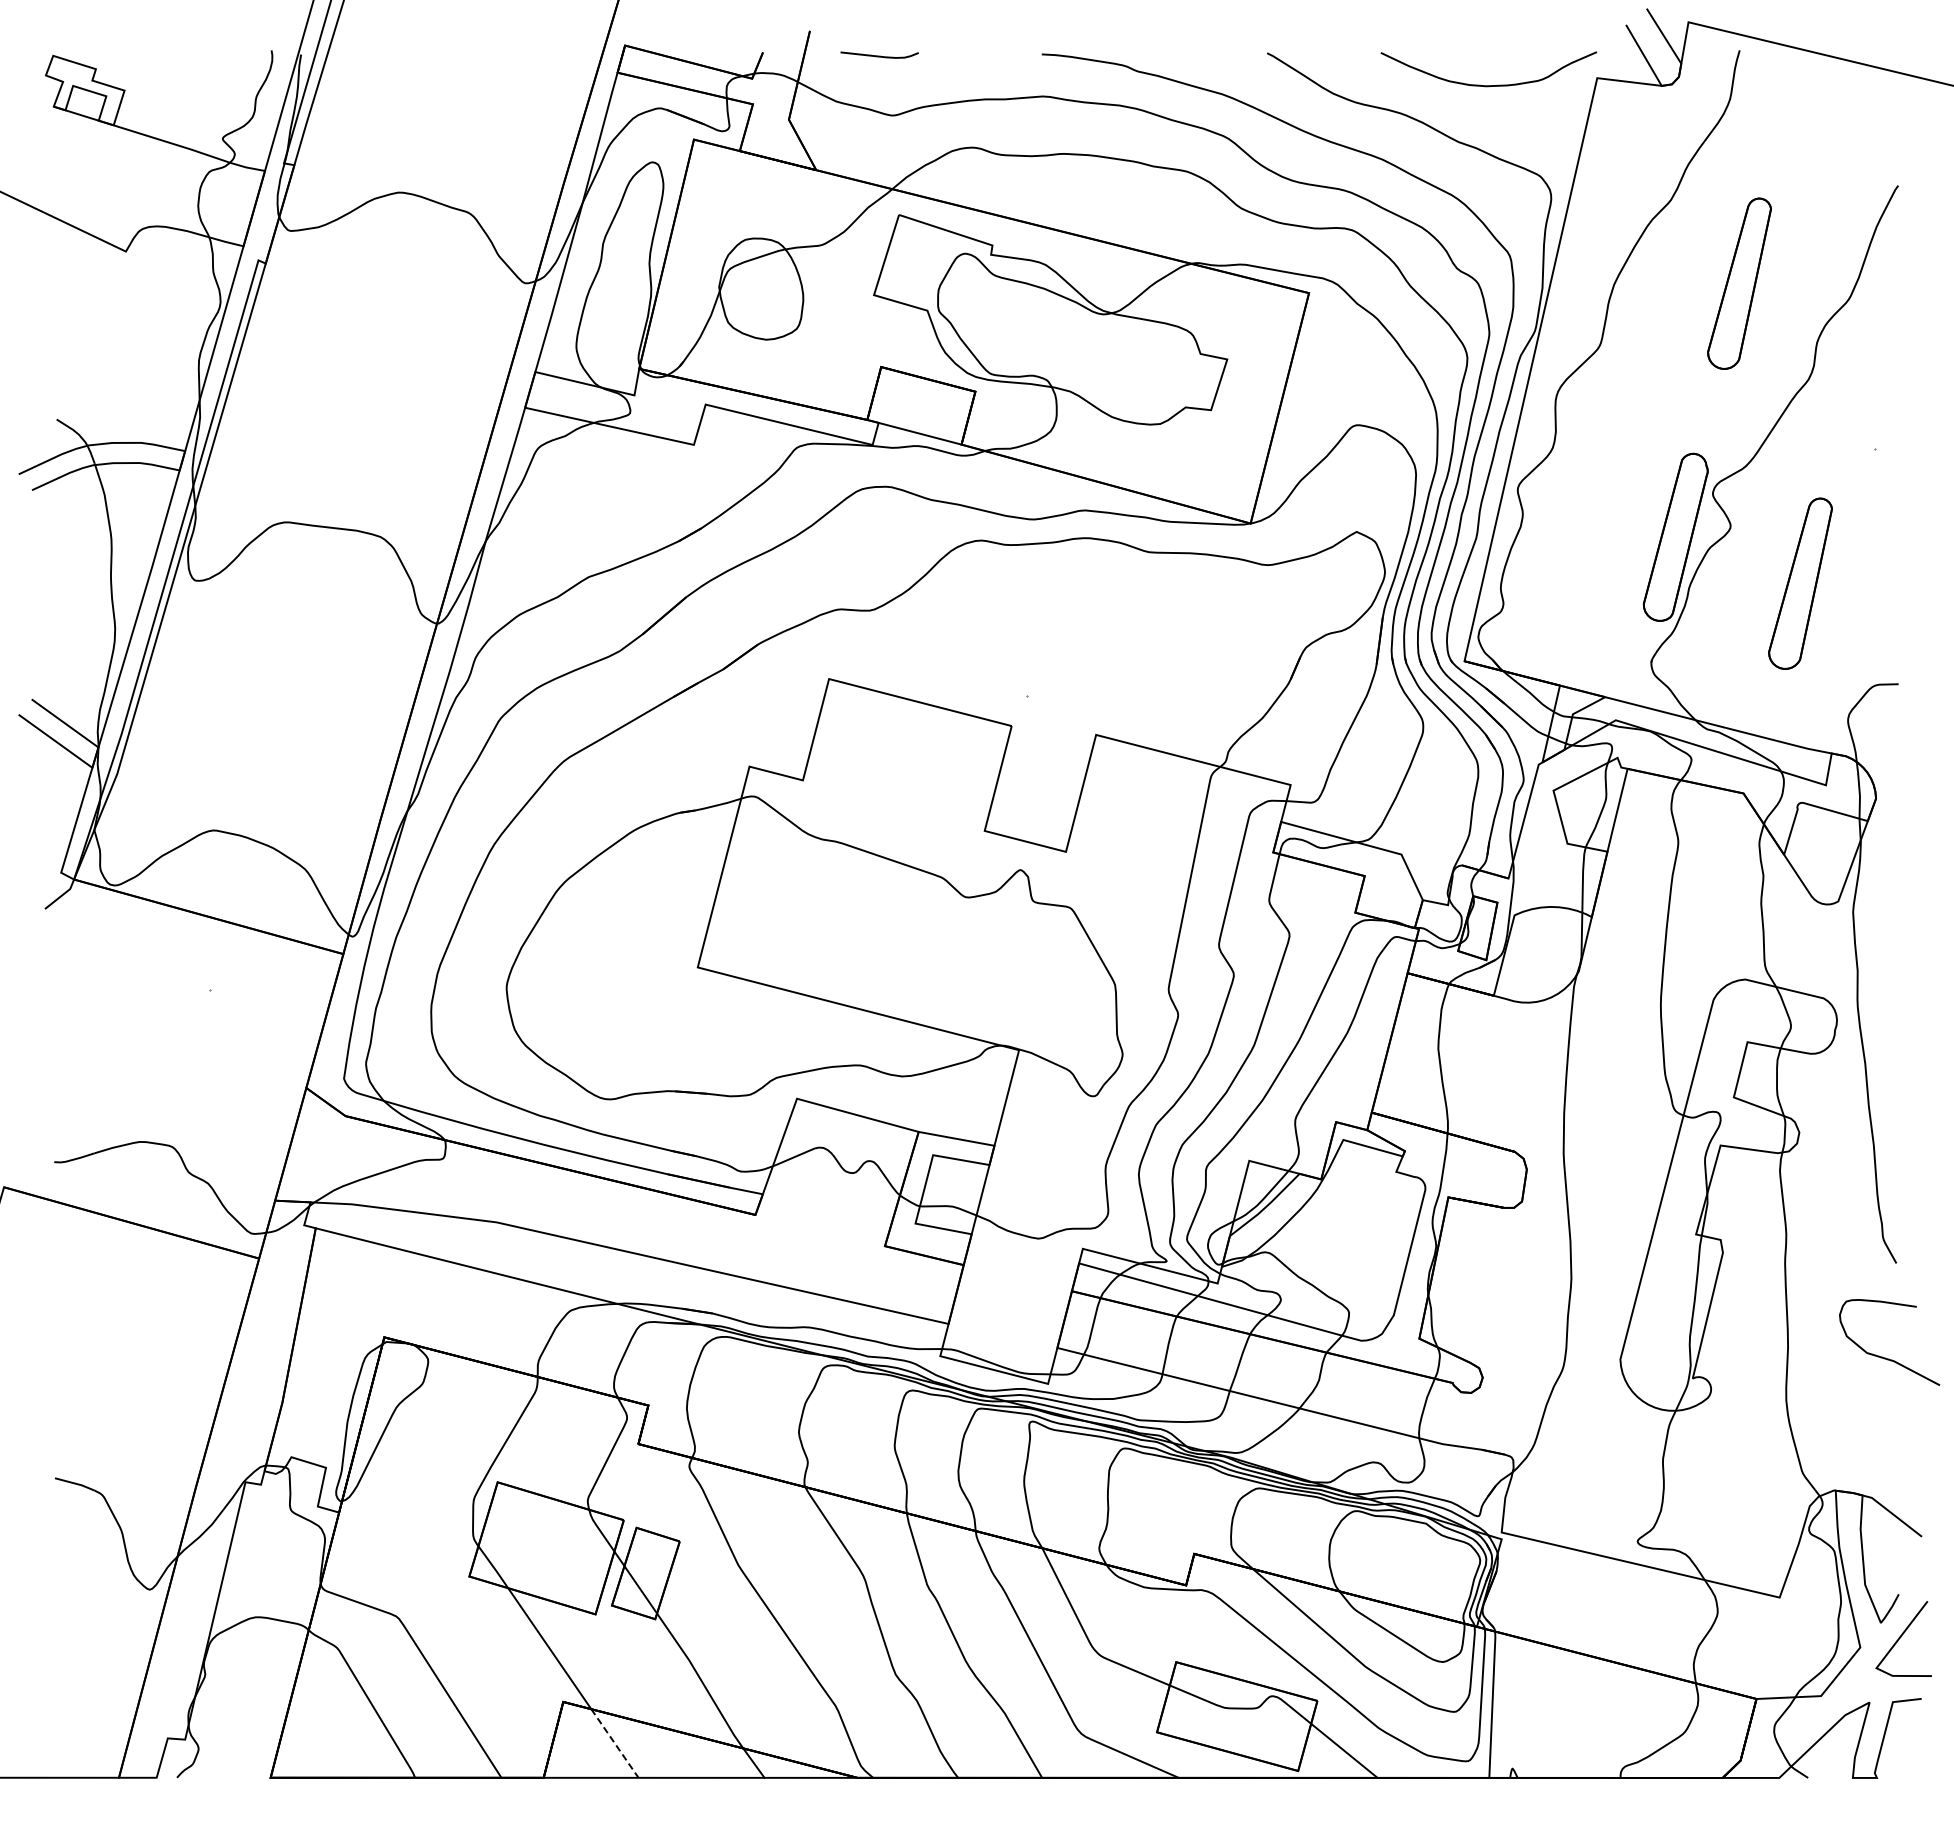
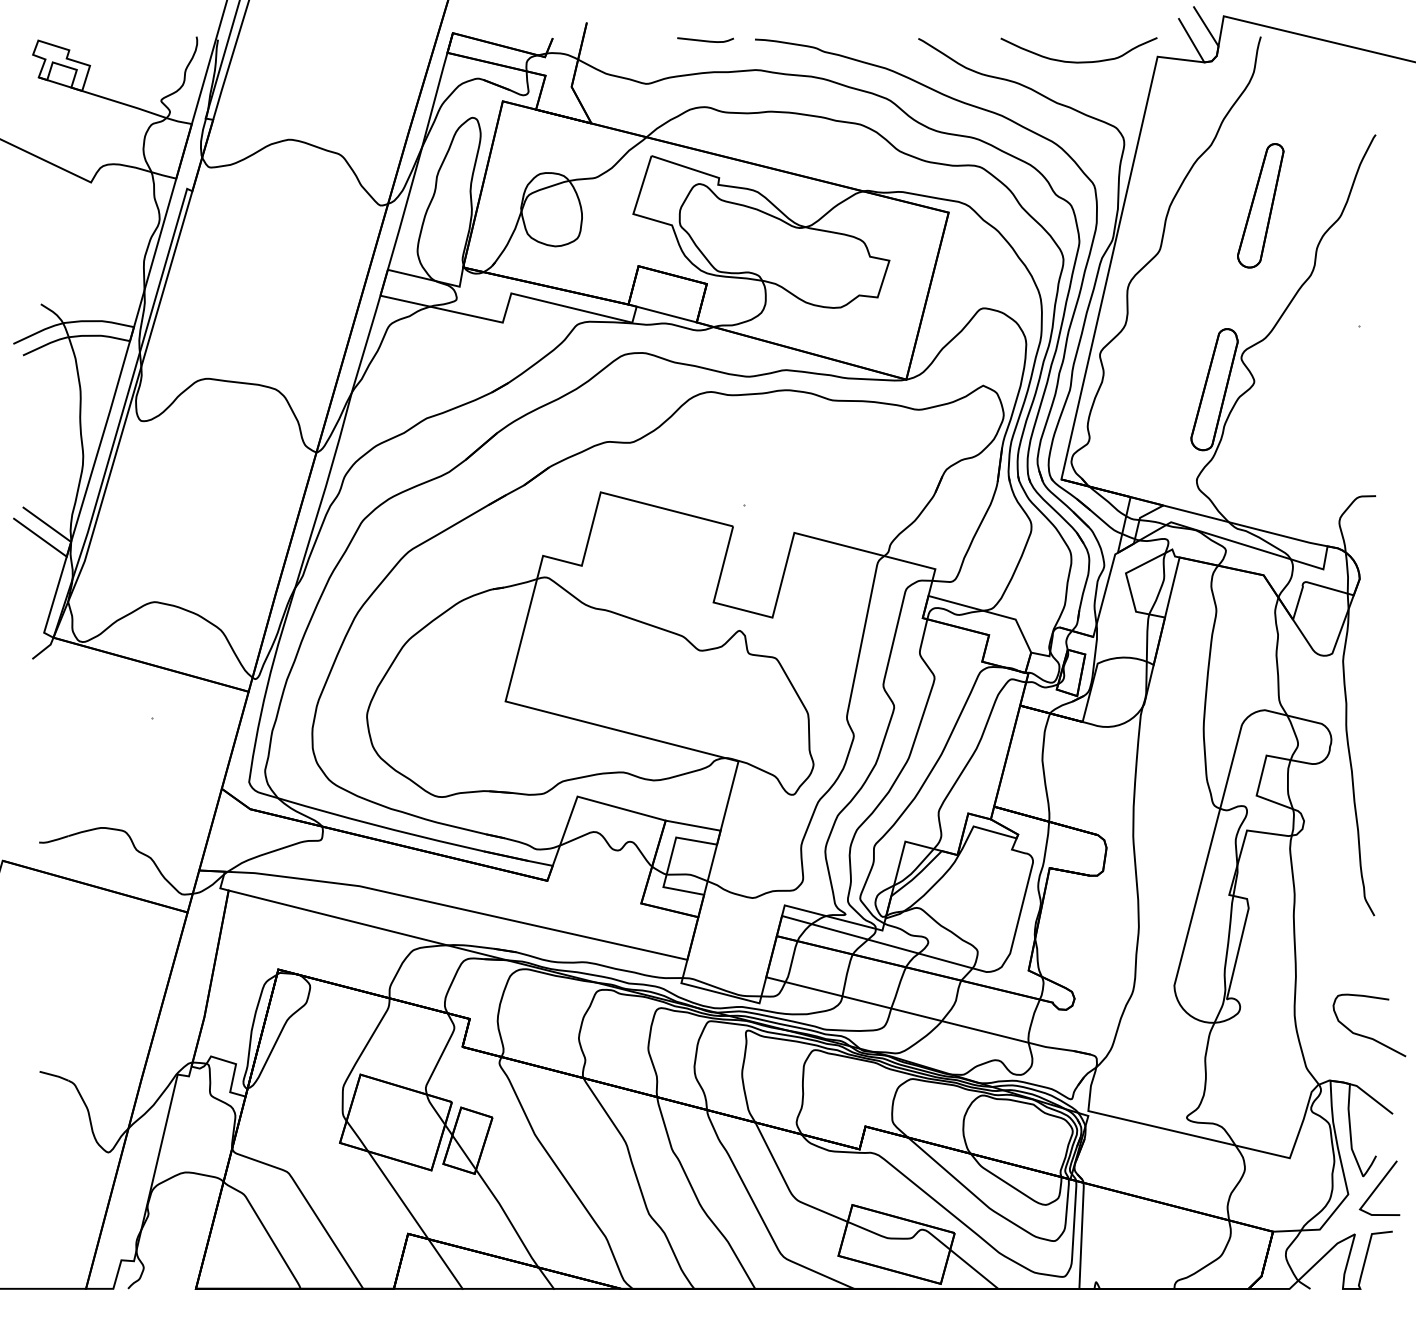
curve: (879, 55) -> (705, 40), moved
part: (1800, 583) -> (1304, 423), removed
curve: (1885, 1357) -> (1366, 1036), moved
line: (614, 1743) -> (445, 1263), dashed -> solid

